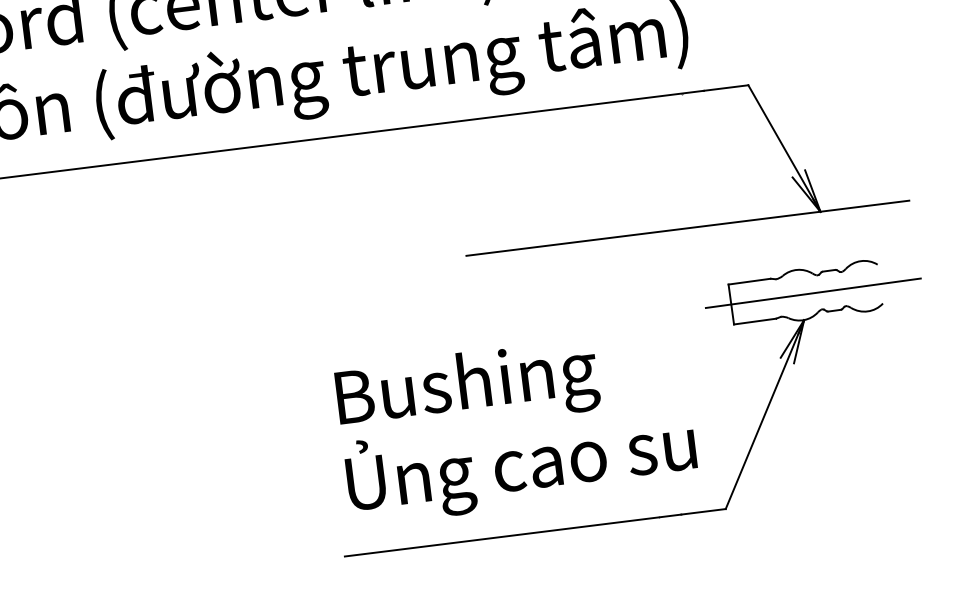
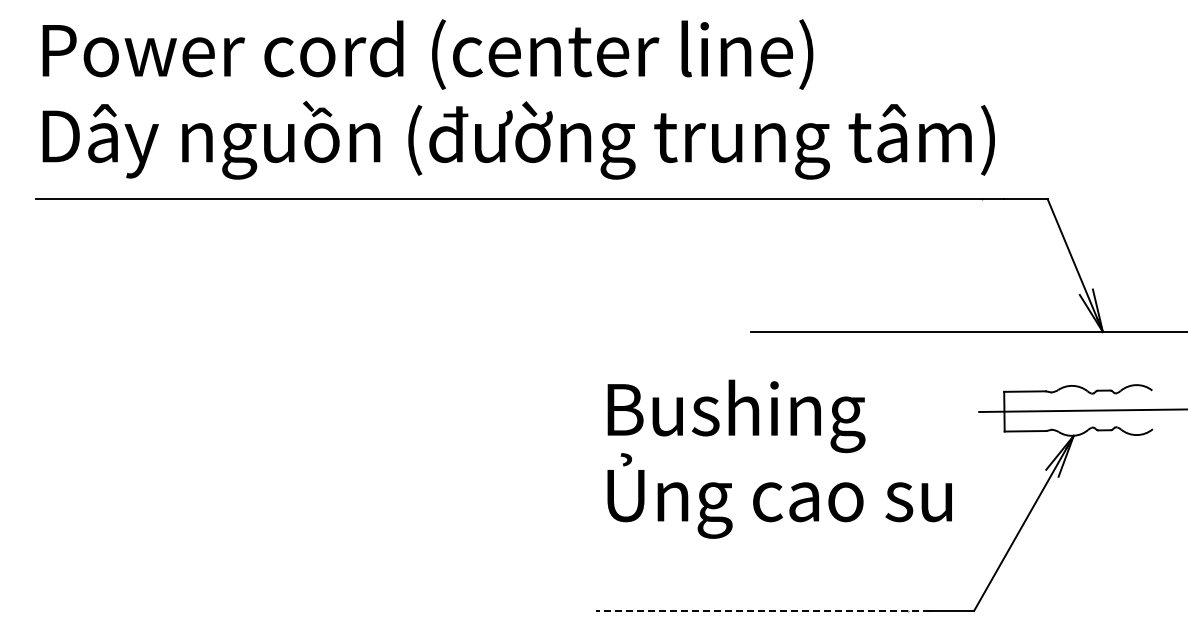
text: (516, 426) -> (779, 458), moved
line: (513, 535) -> (763, 610), solid -> dashed

